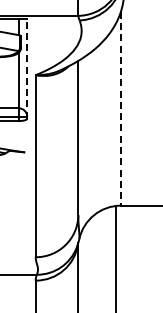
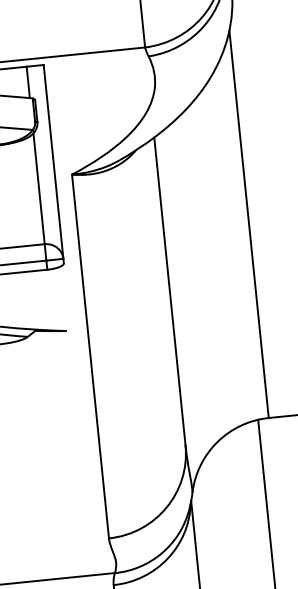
line: (27, 69) -> (54, 164), dashed -> solid
line: (120, 108) -> (248, 223), dashed -> solid

